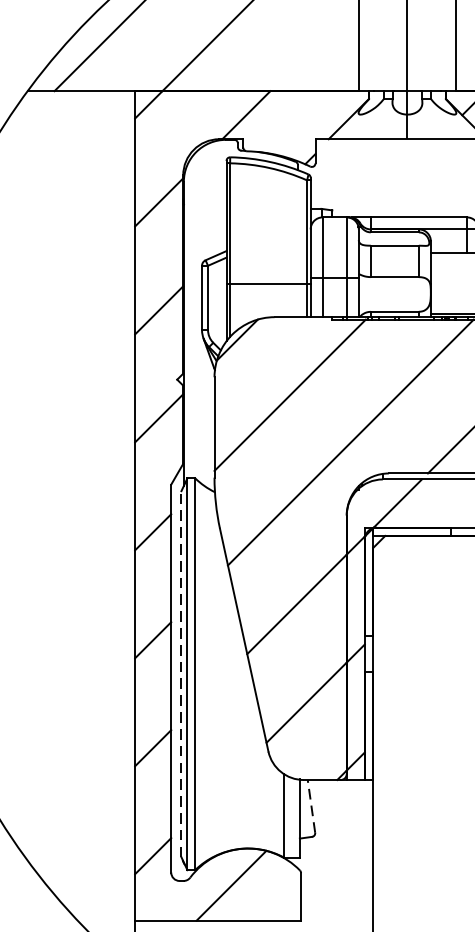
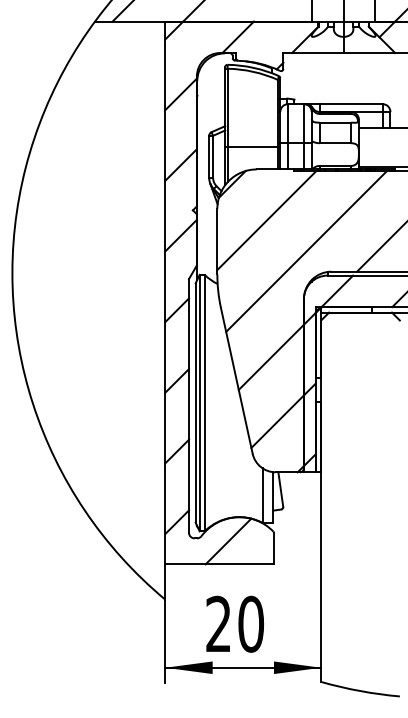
line: (181, 674) -> (195, 403), dashed -> solid
line: (311, 806) -> (280, 489), dashed -> solid

